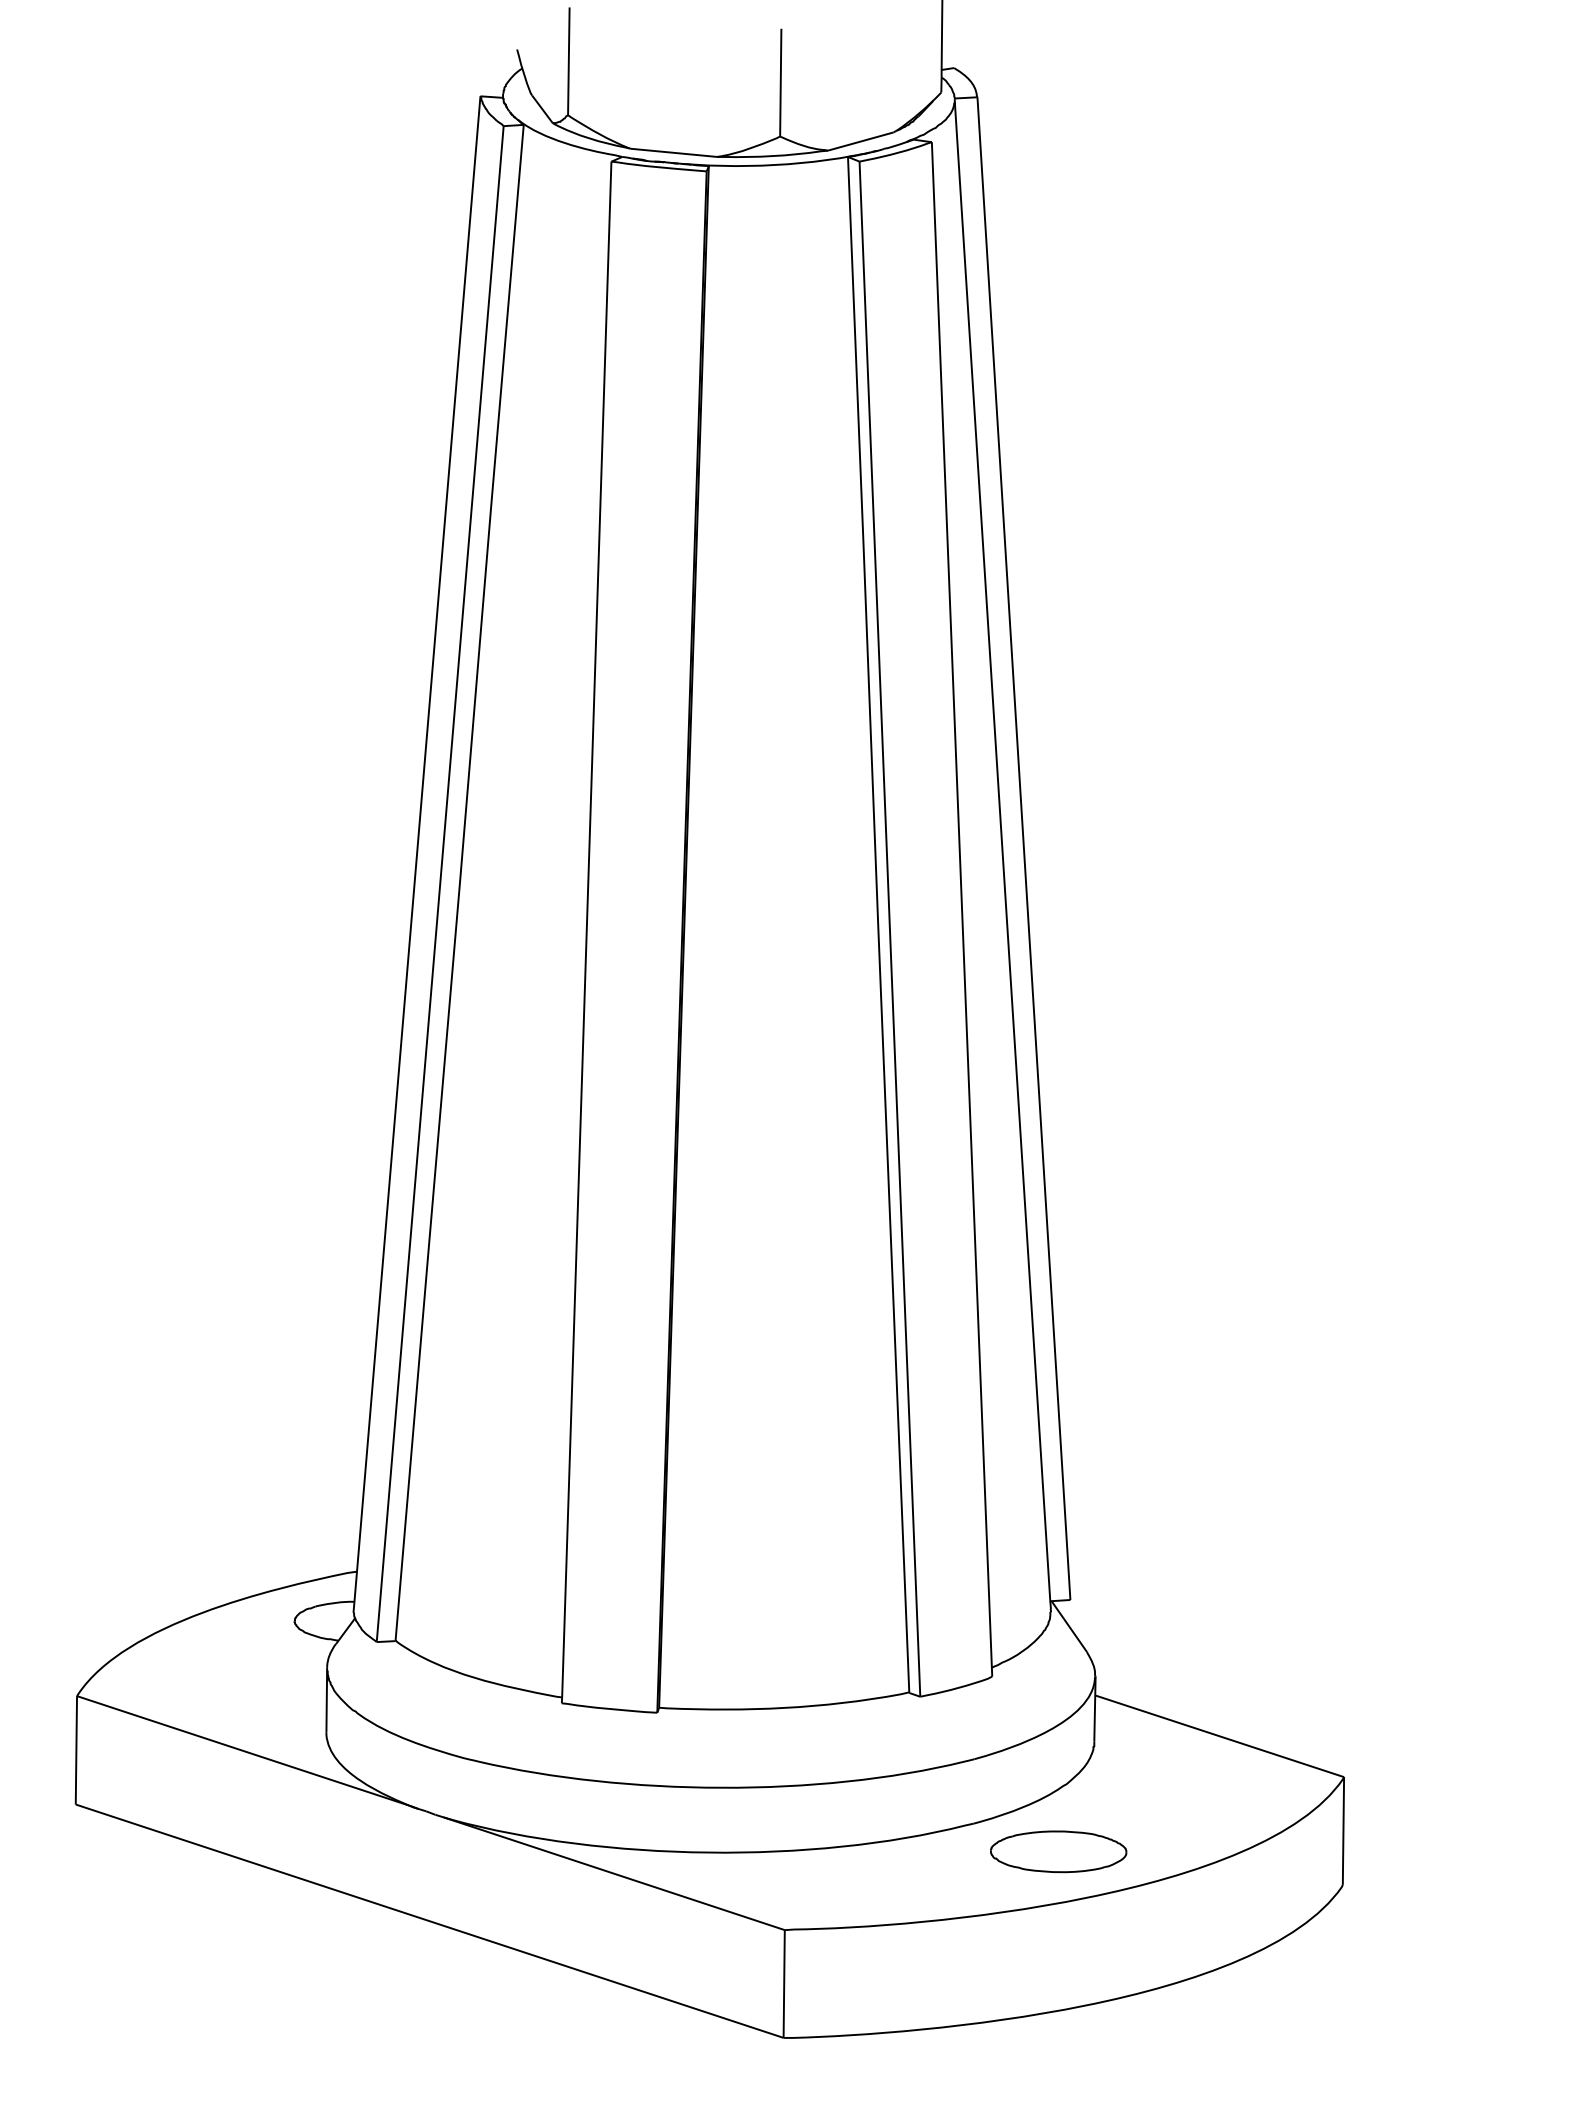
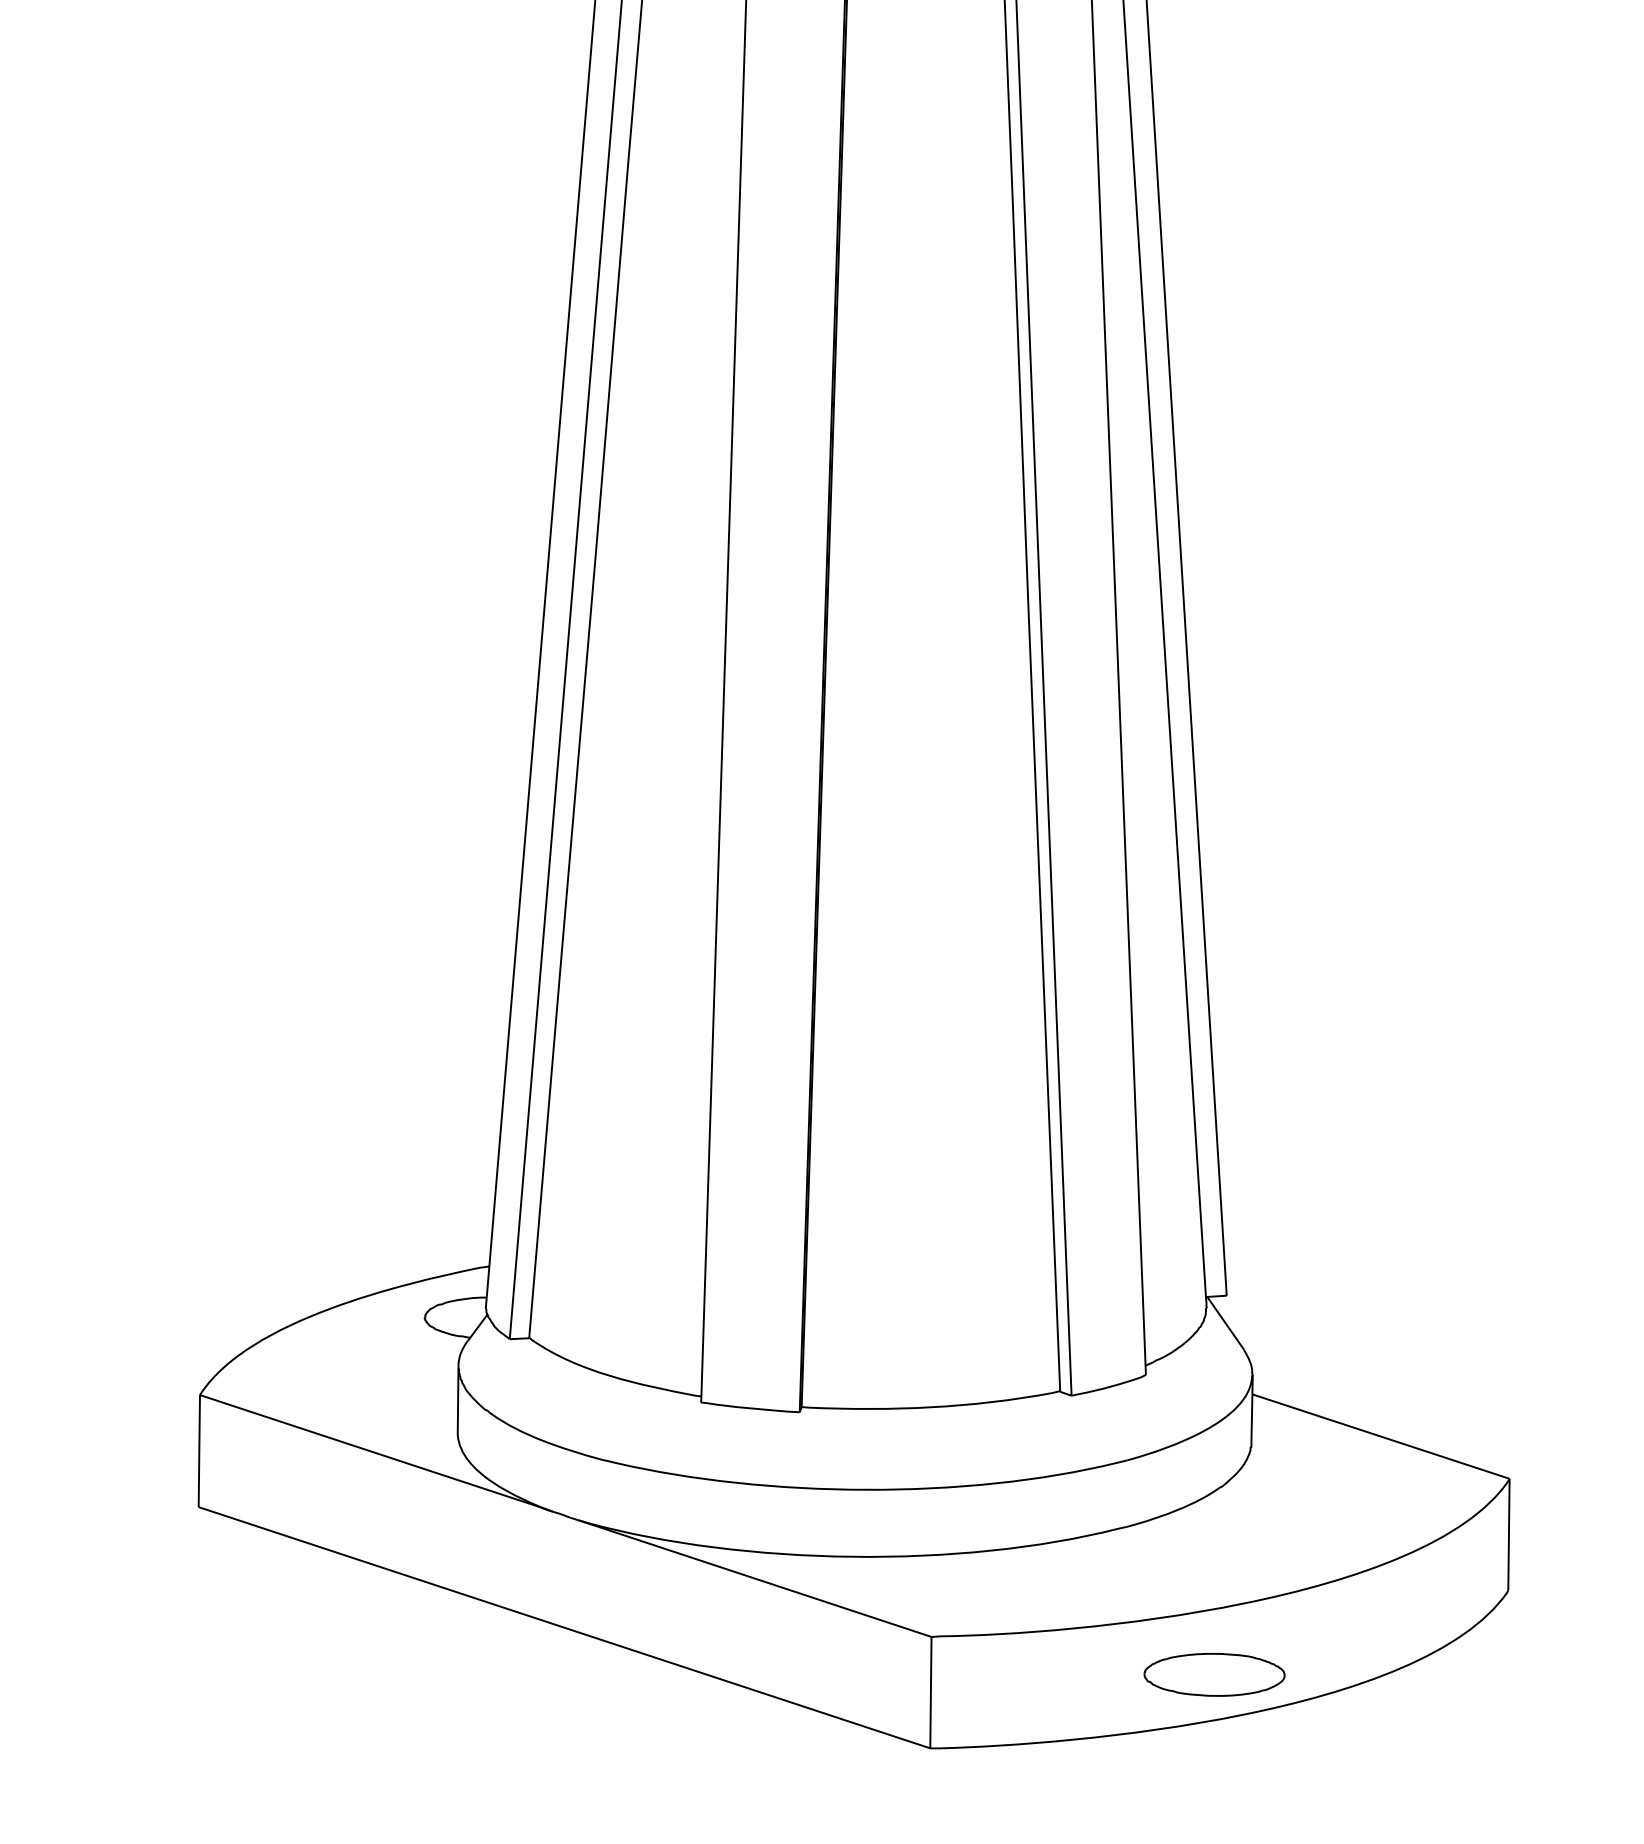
part: (1058, 1851) -> (1214, 1674), moved

